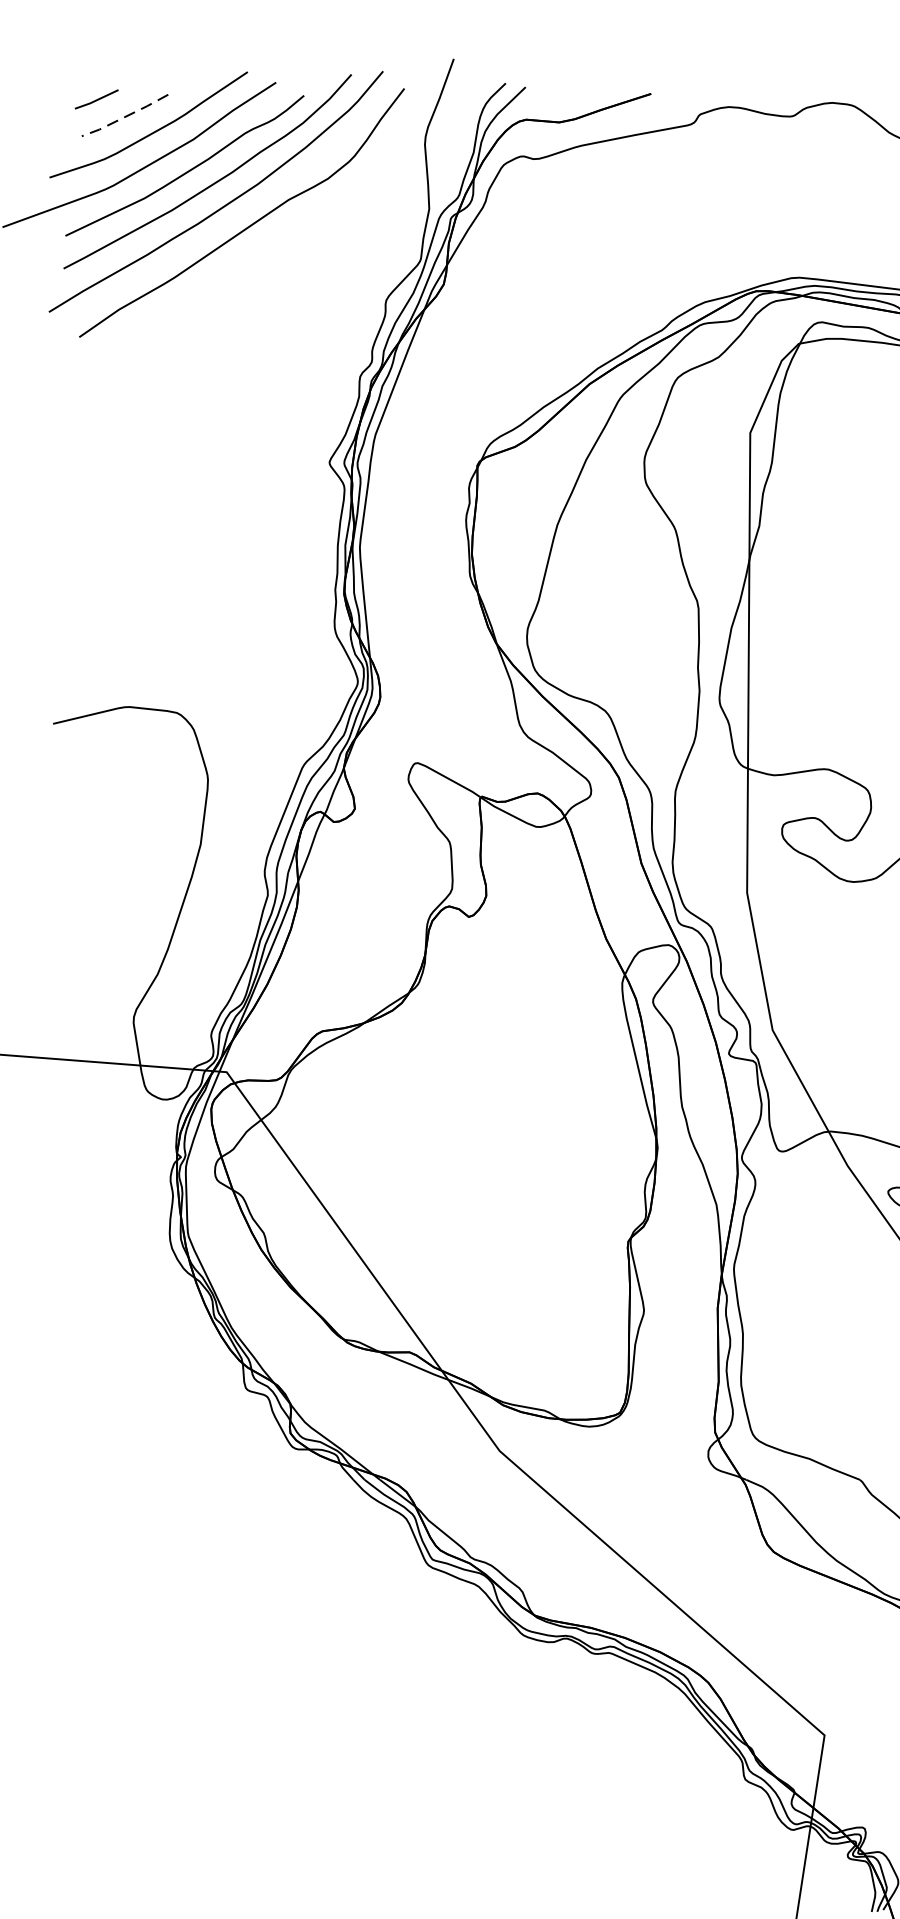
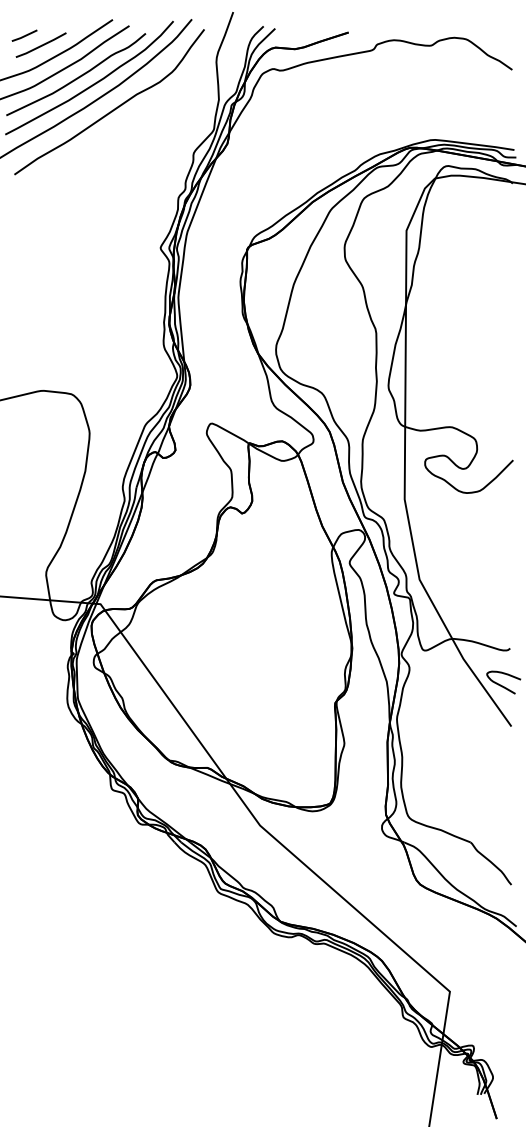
line: (125, 116) -> (41, 45), dashed -> solid

